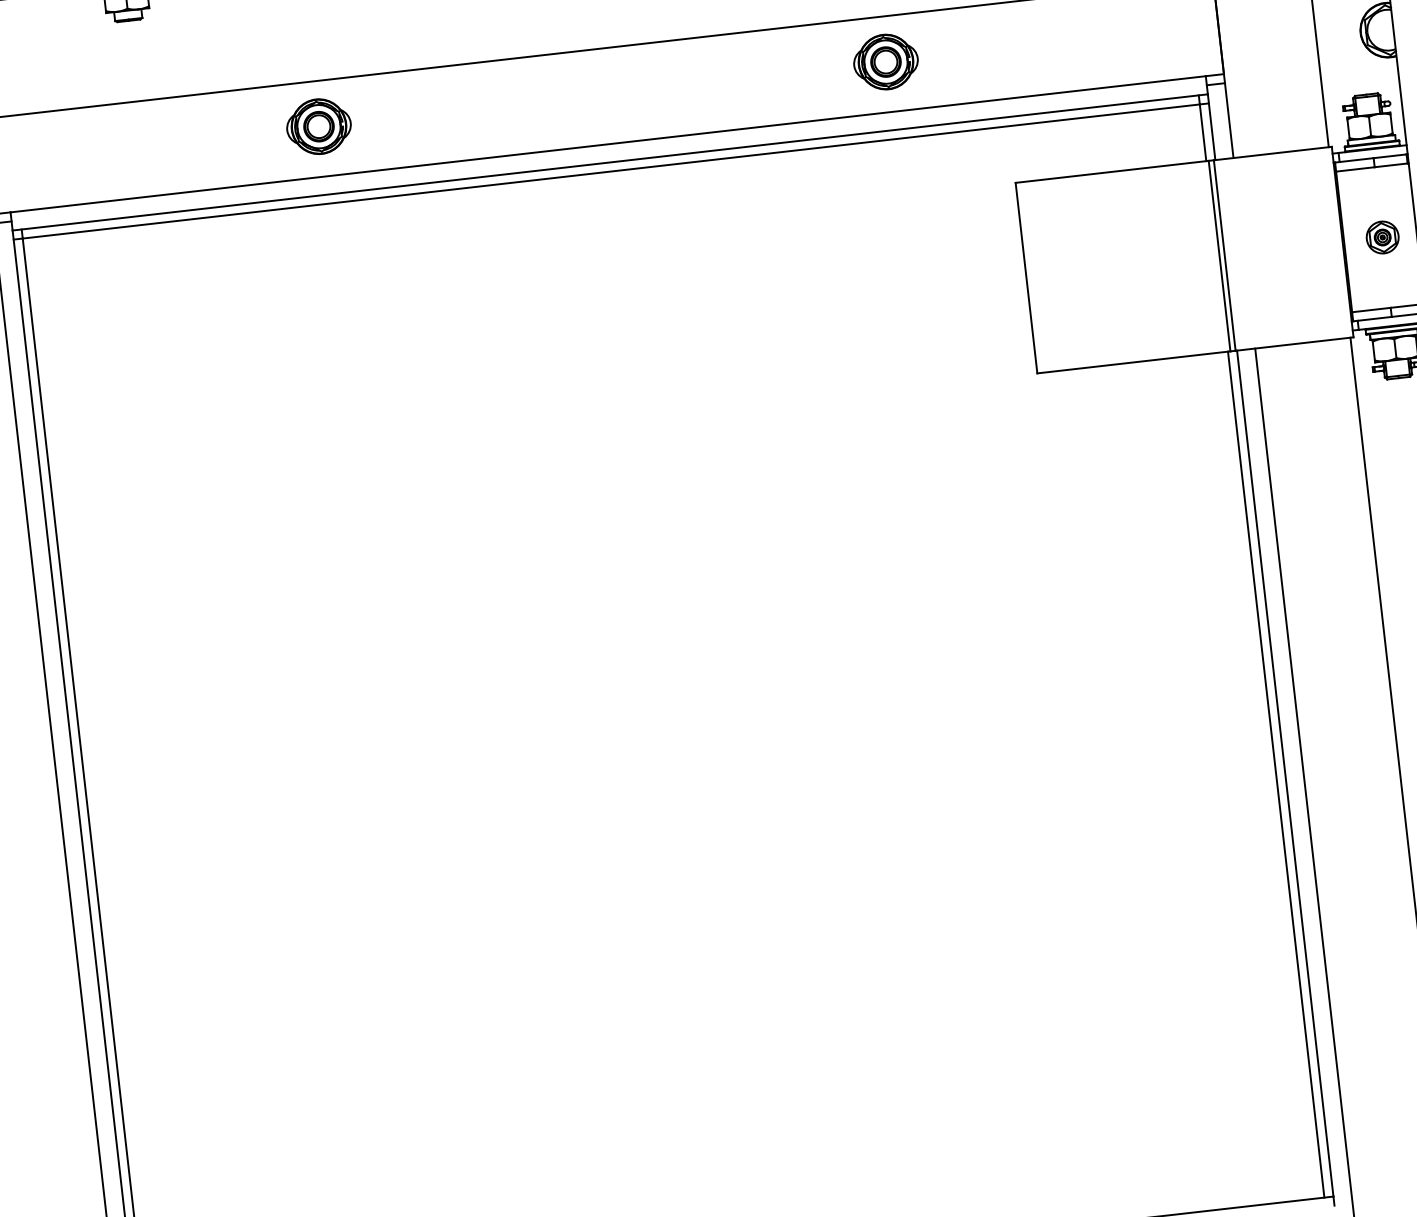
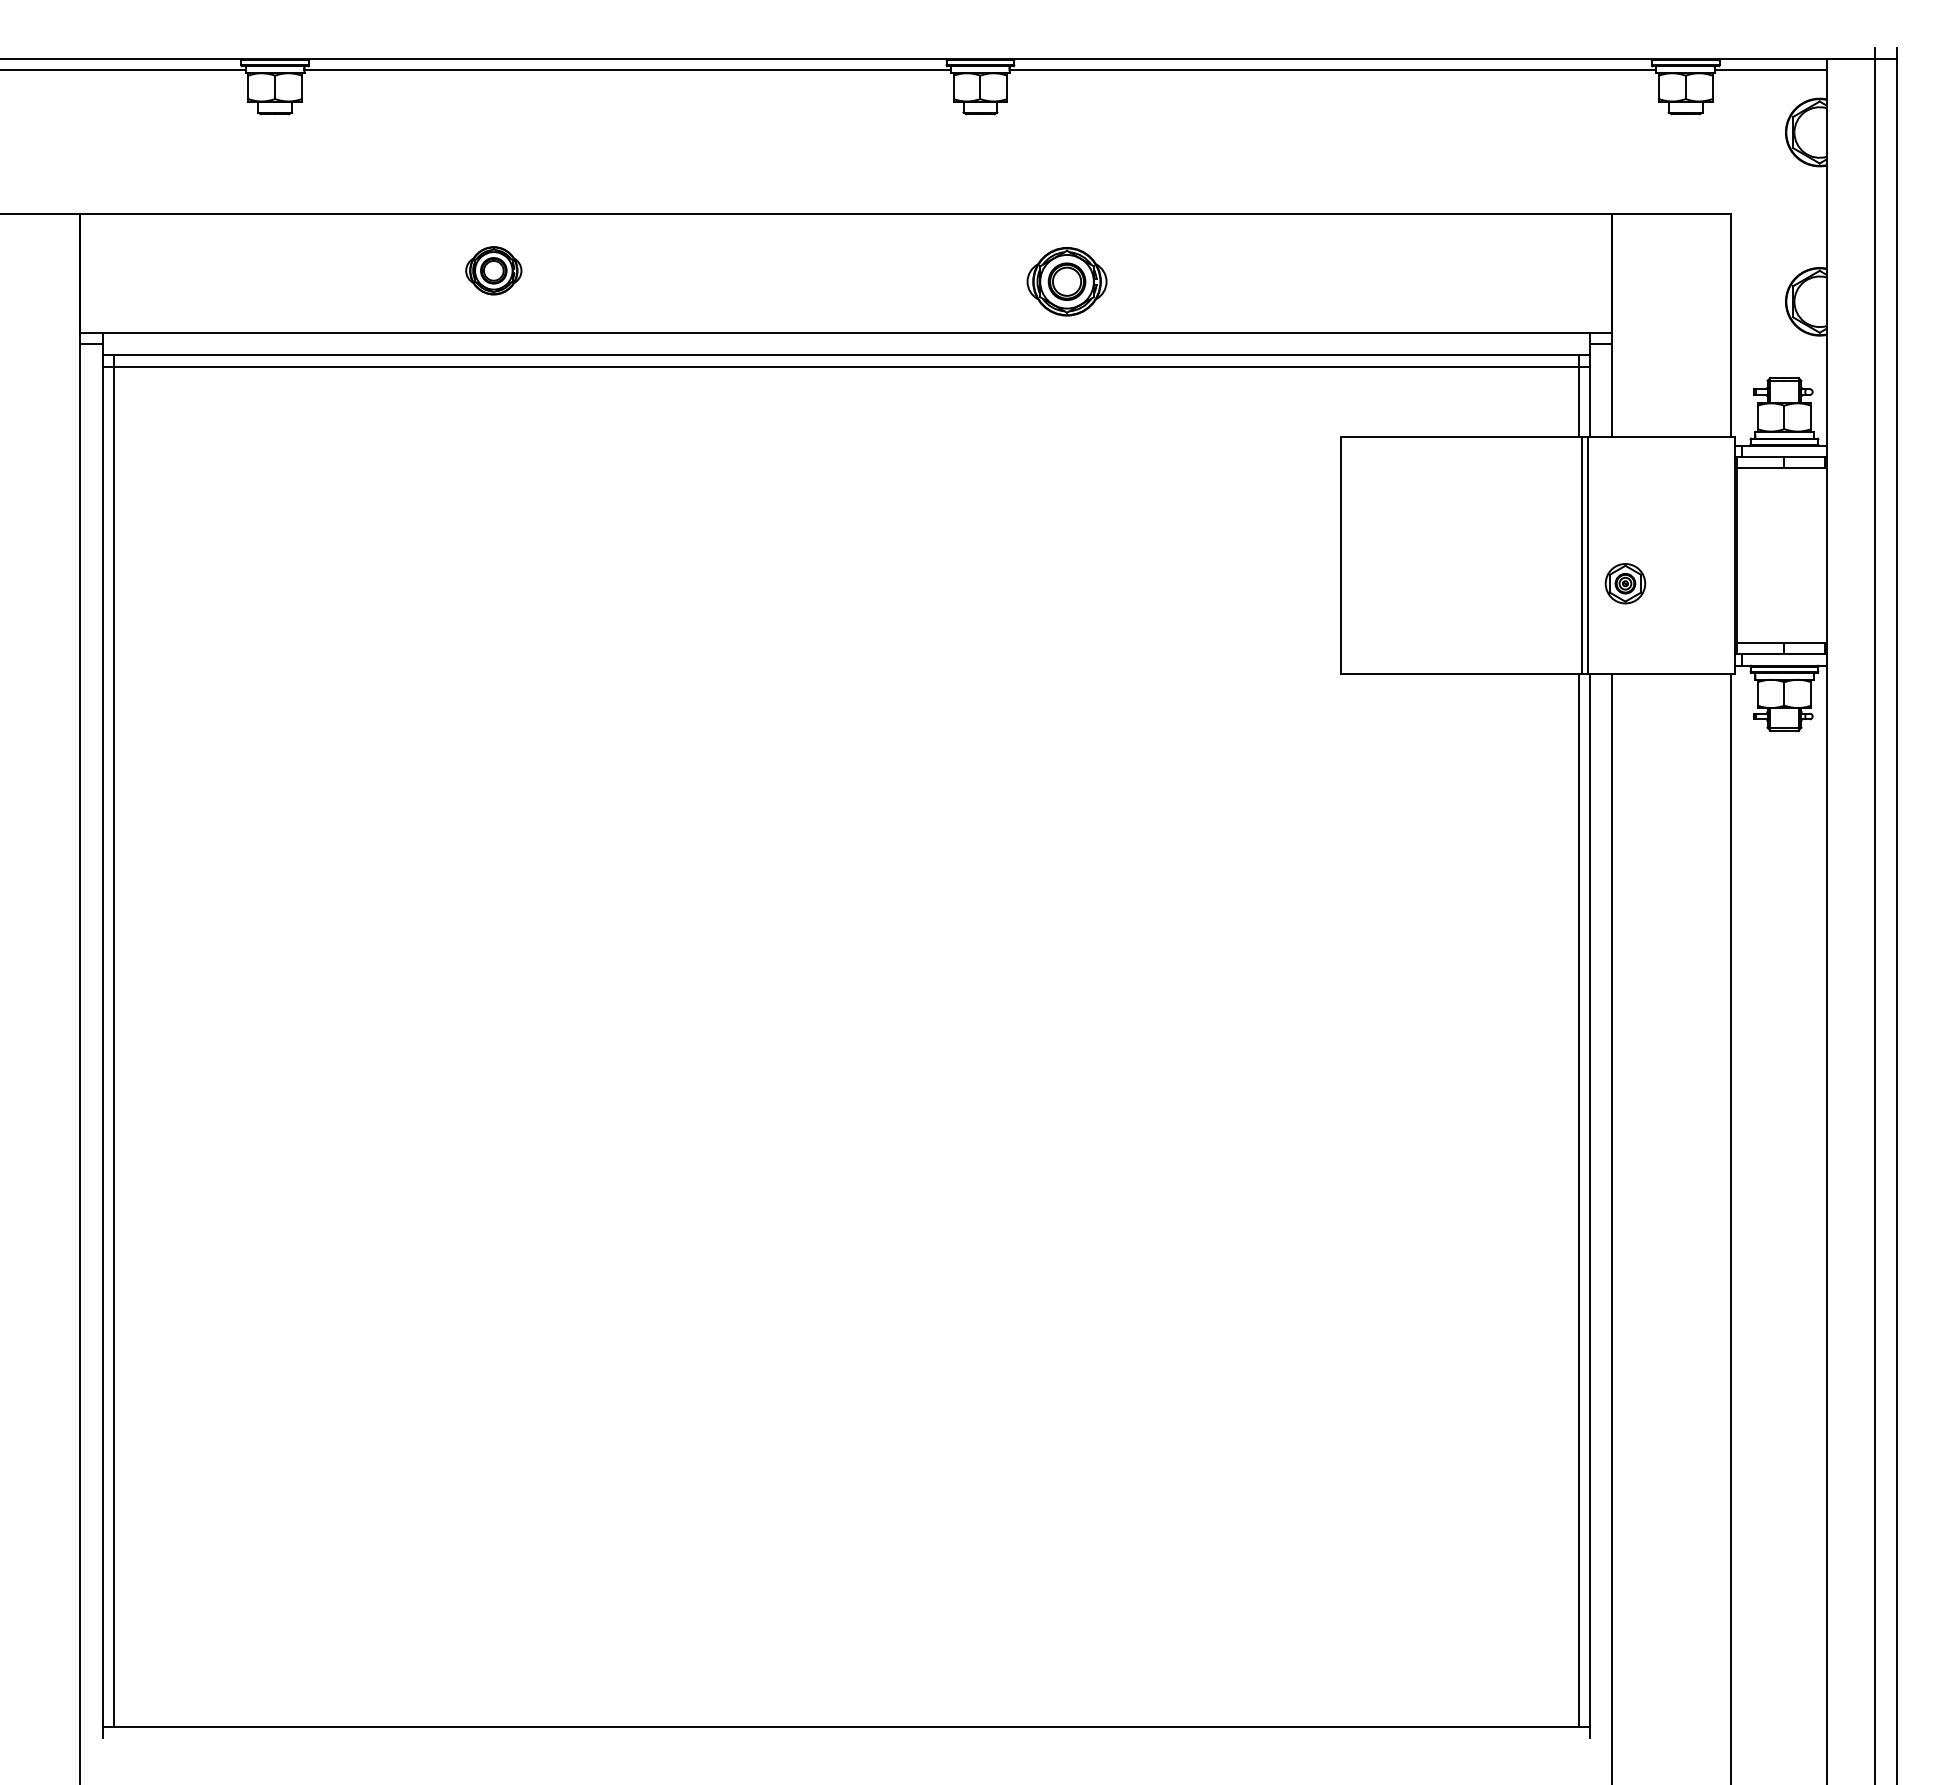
part: (885, 61) -> (1066, 281), moved
part: (318, 126) -> (493, 270), size x0.7
part: (1382, 237) -> (1625, 583), moved

